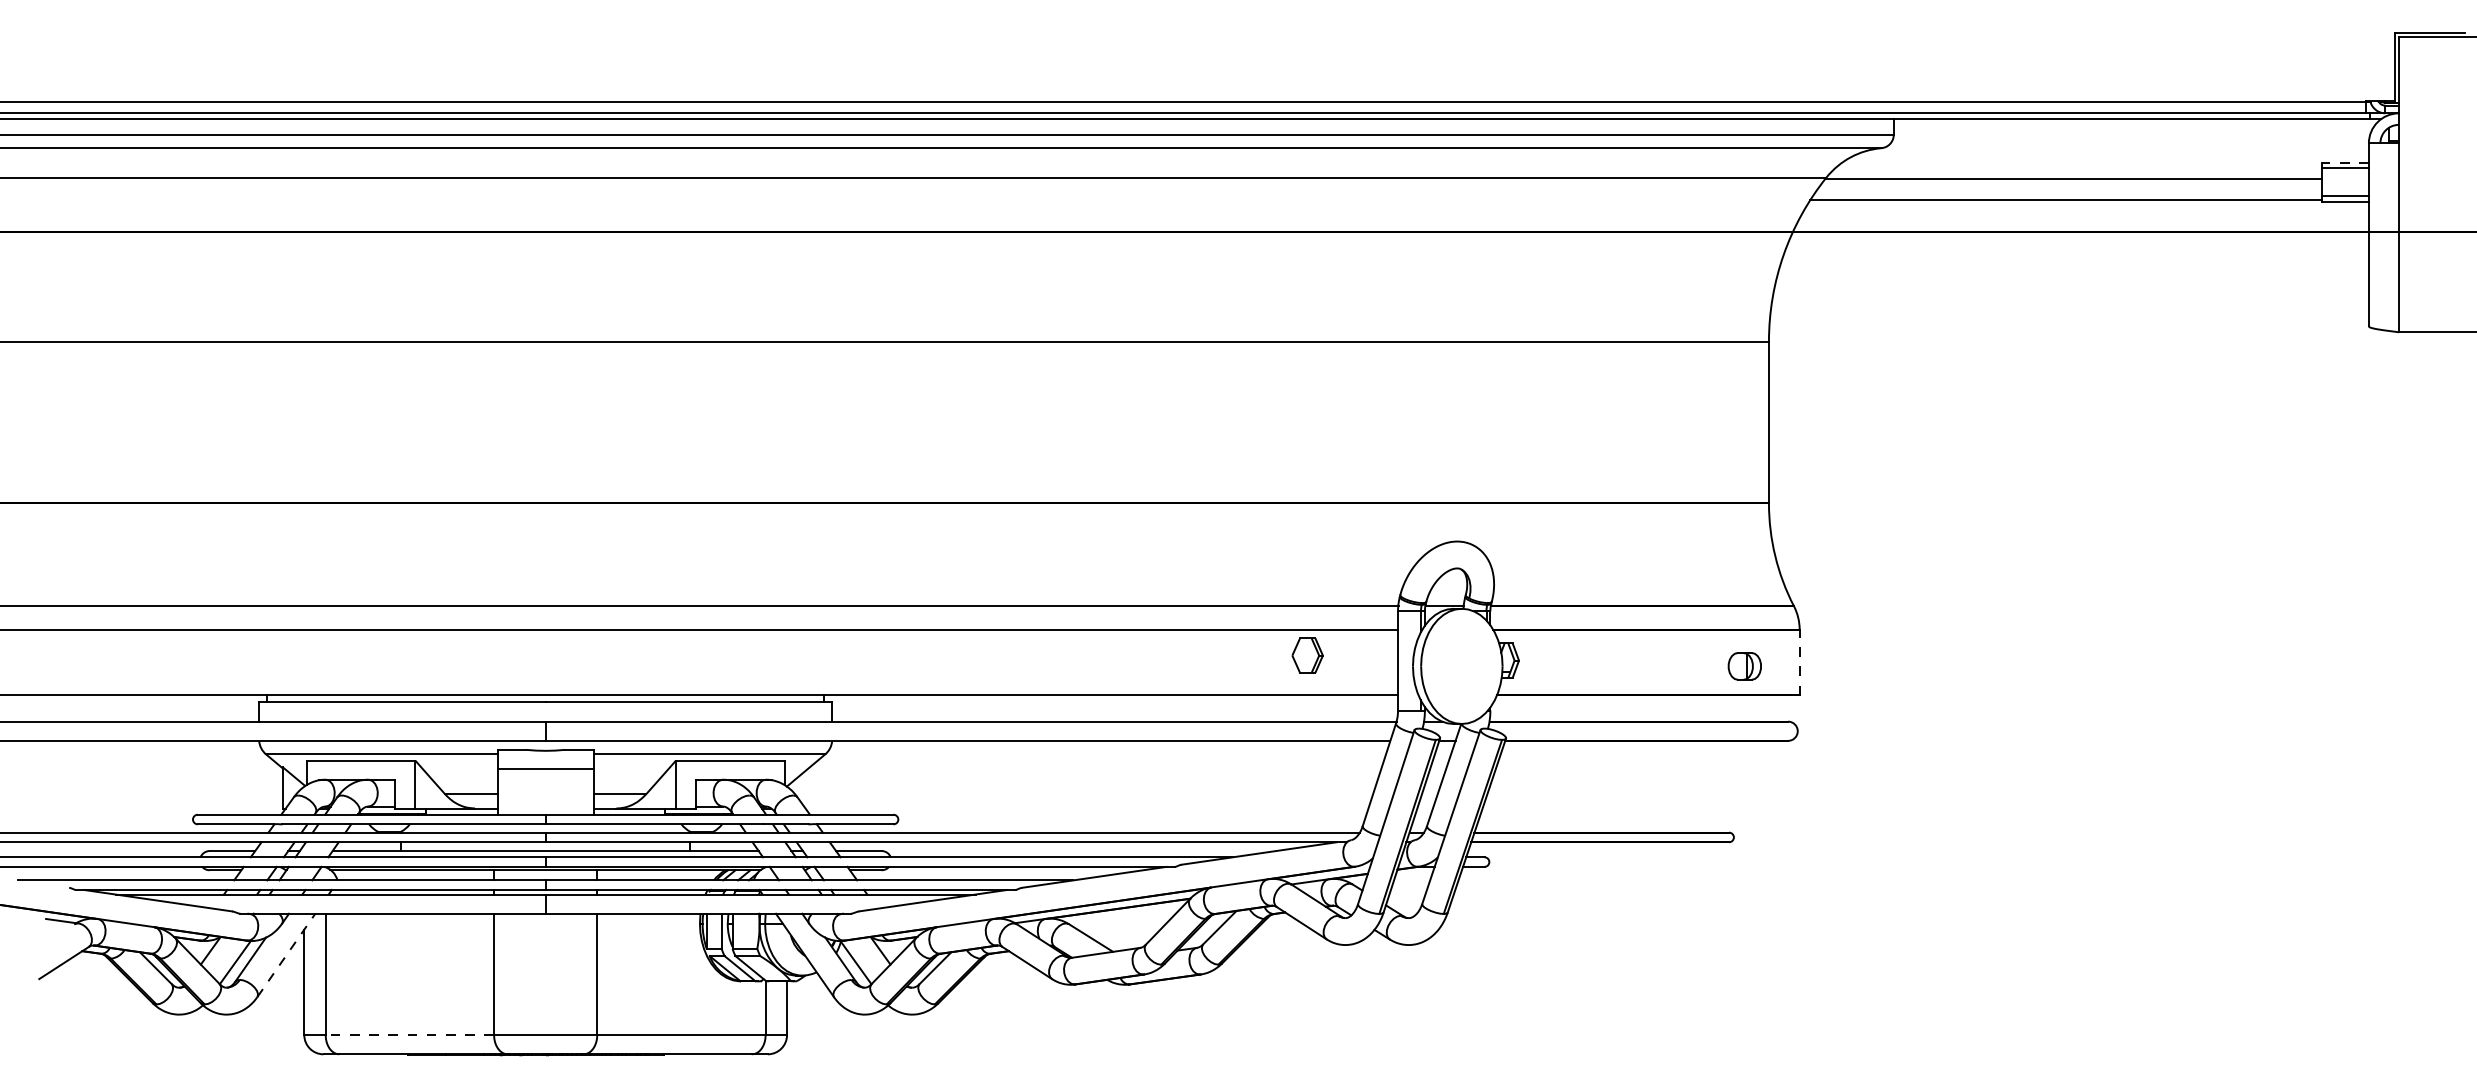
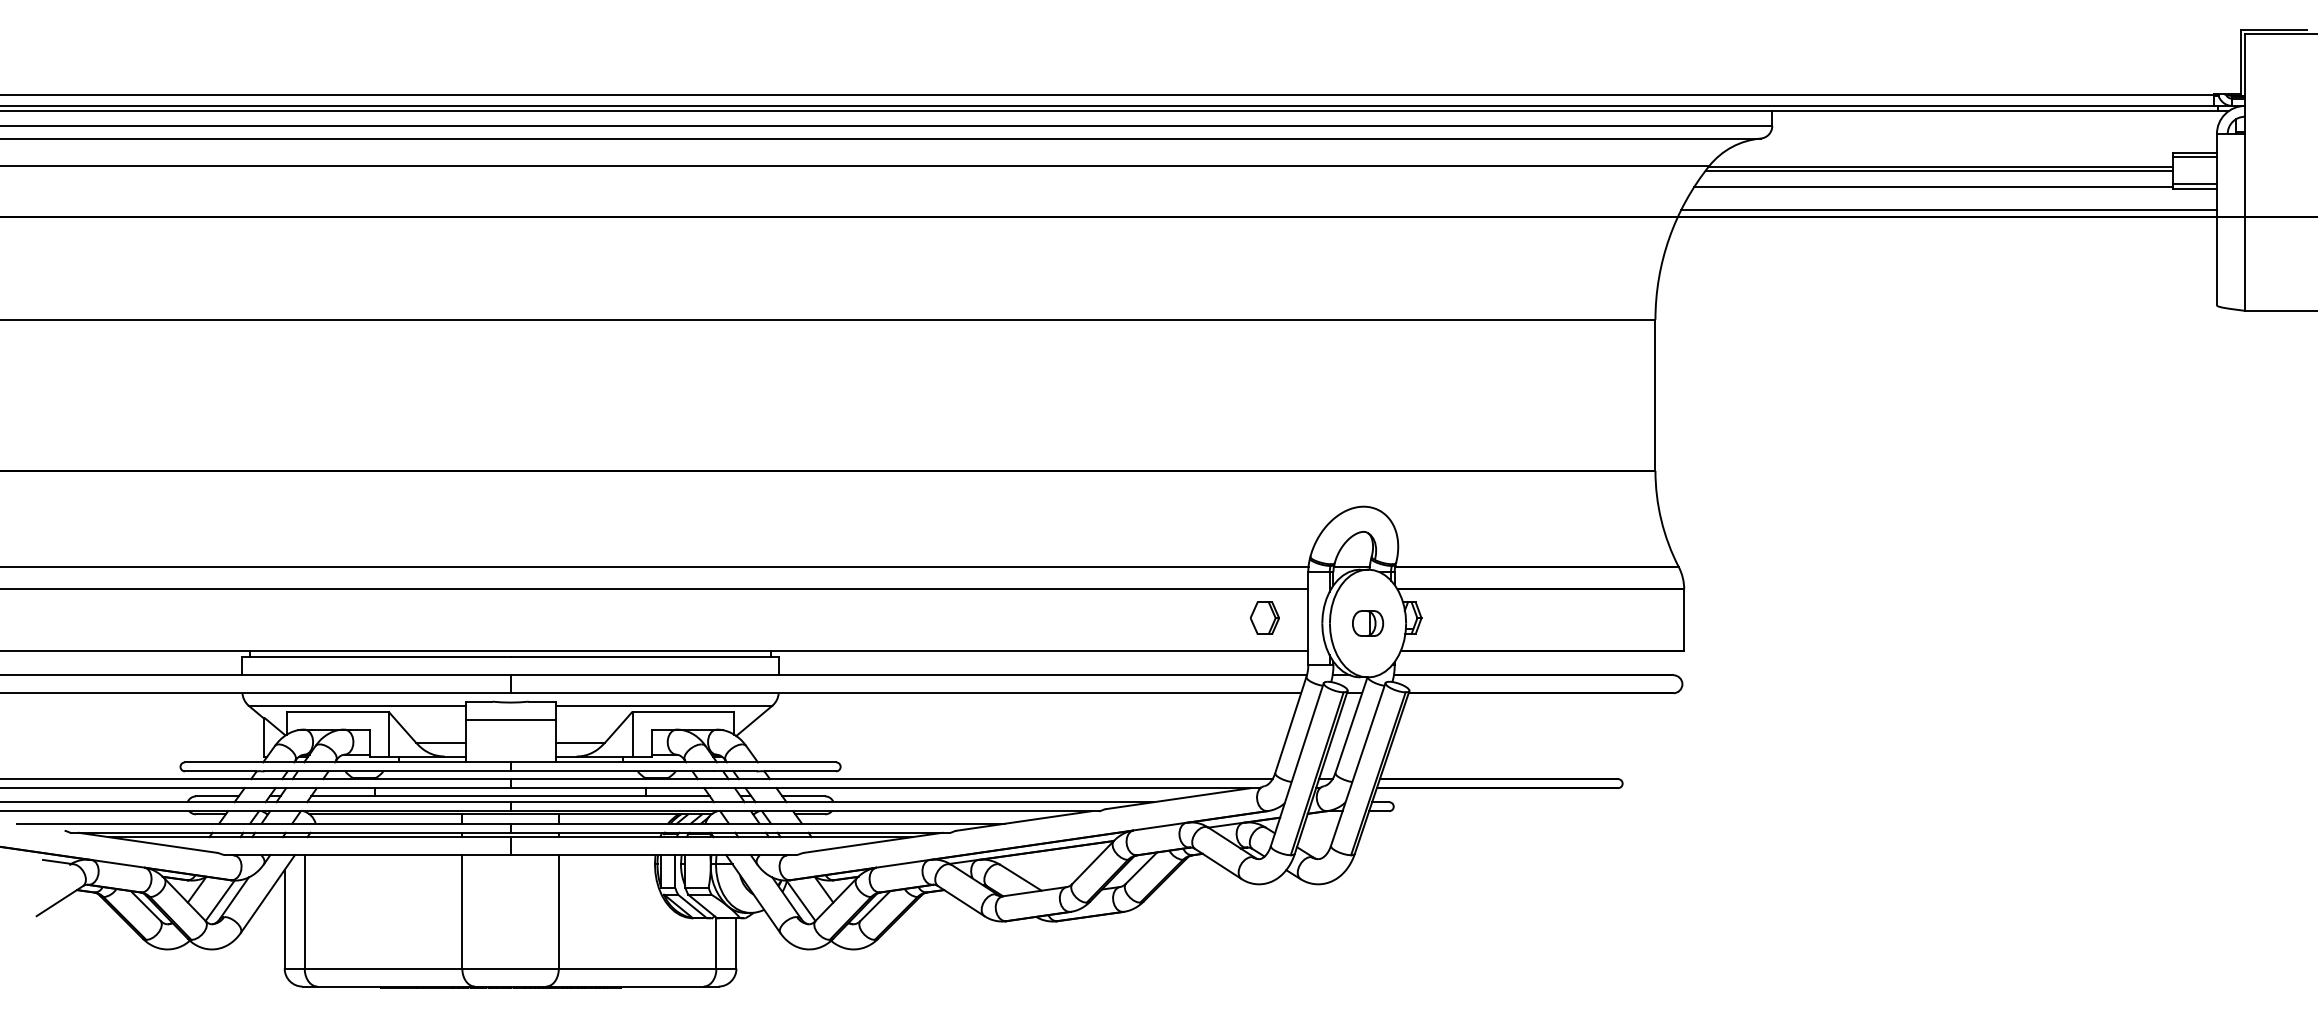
line: (2344, 163) -> (2194, 152), dashed -> solid
line: (2072, 182) -> (1939, 170), added
line: (2082, 224) -> (1948, 209), added
part: (1307, 655) -> (1264, 618), moved
line: (1799, 662) -> (1684, 619), dashed -> solid
part: (1744, 666) -> (1367, 623), moved
line: (286, 955) -> (268, 894), dashed -> solid
line: (409, 1035) -> (383, 968), dashed -> solid

